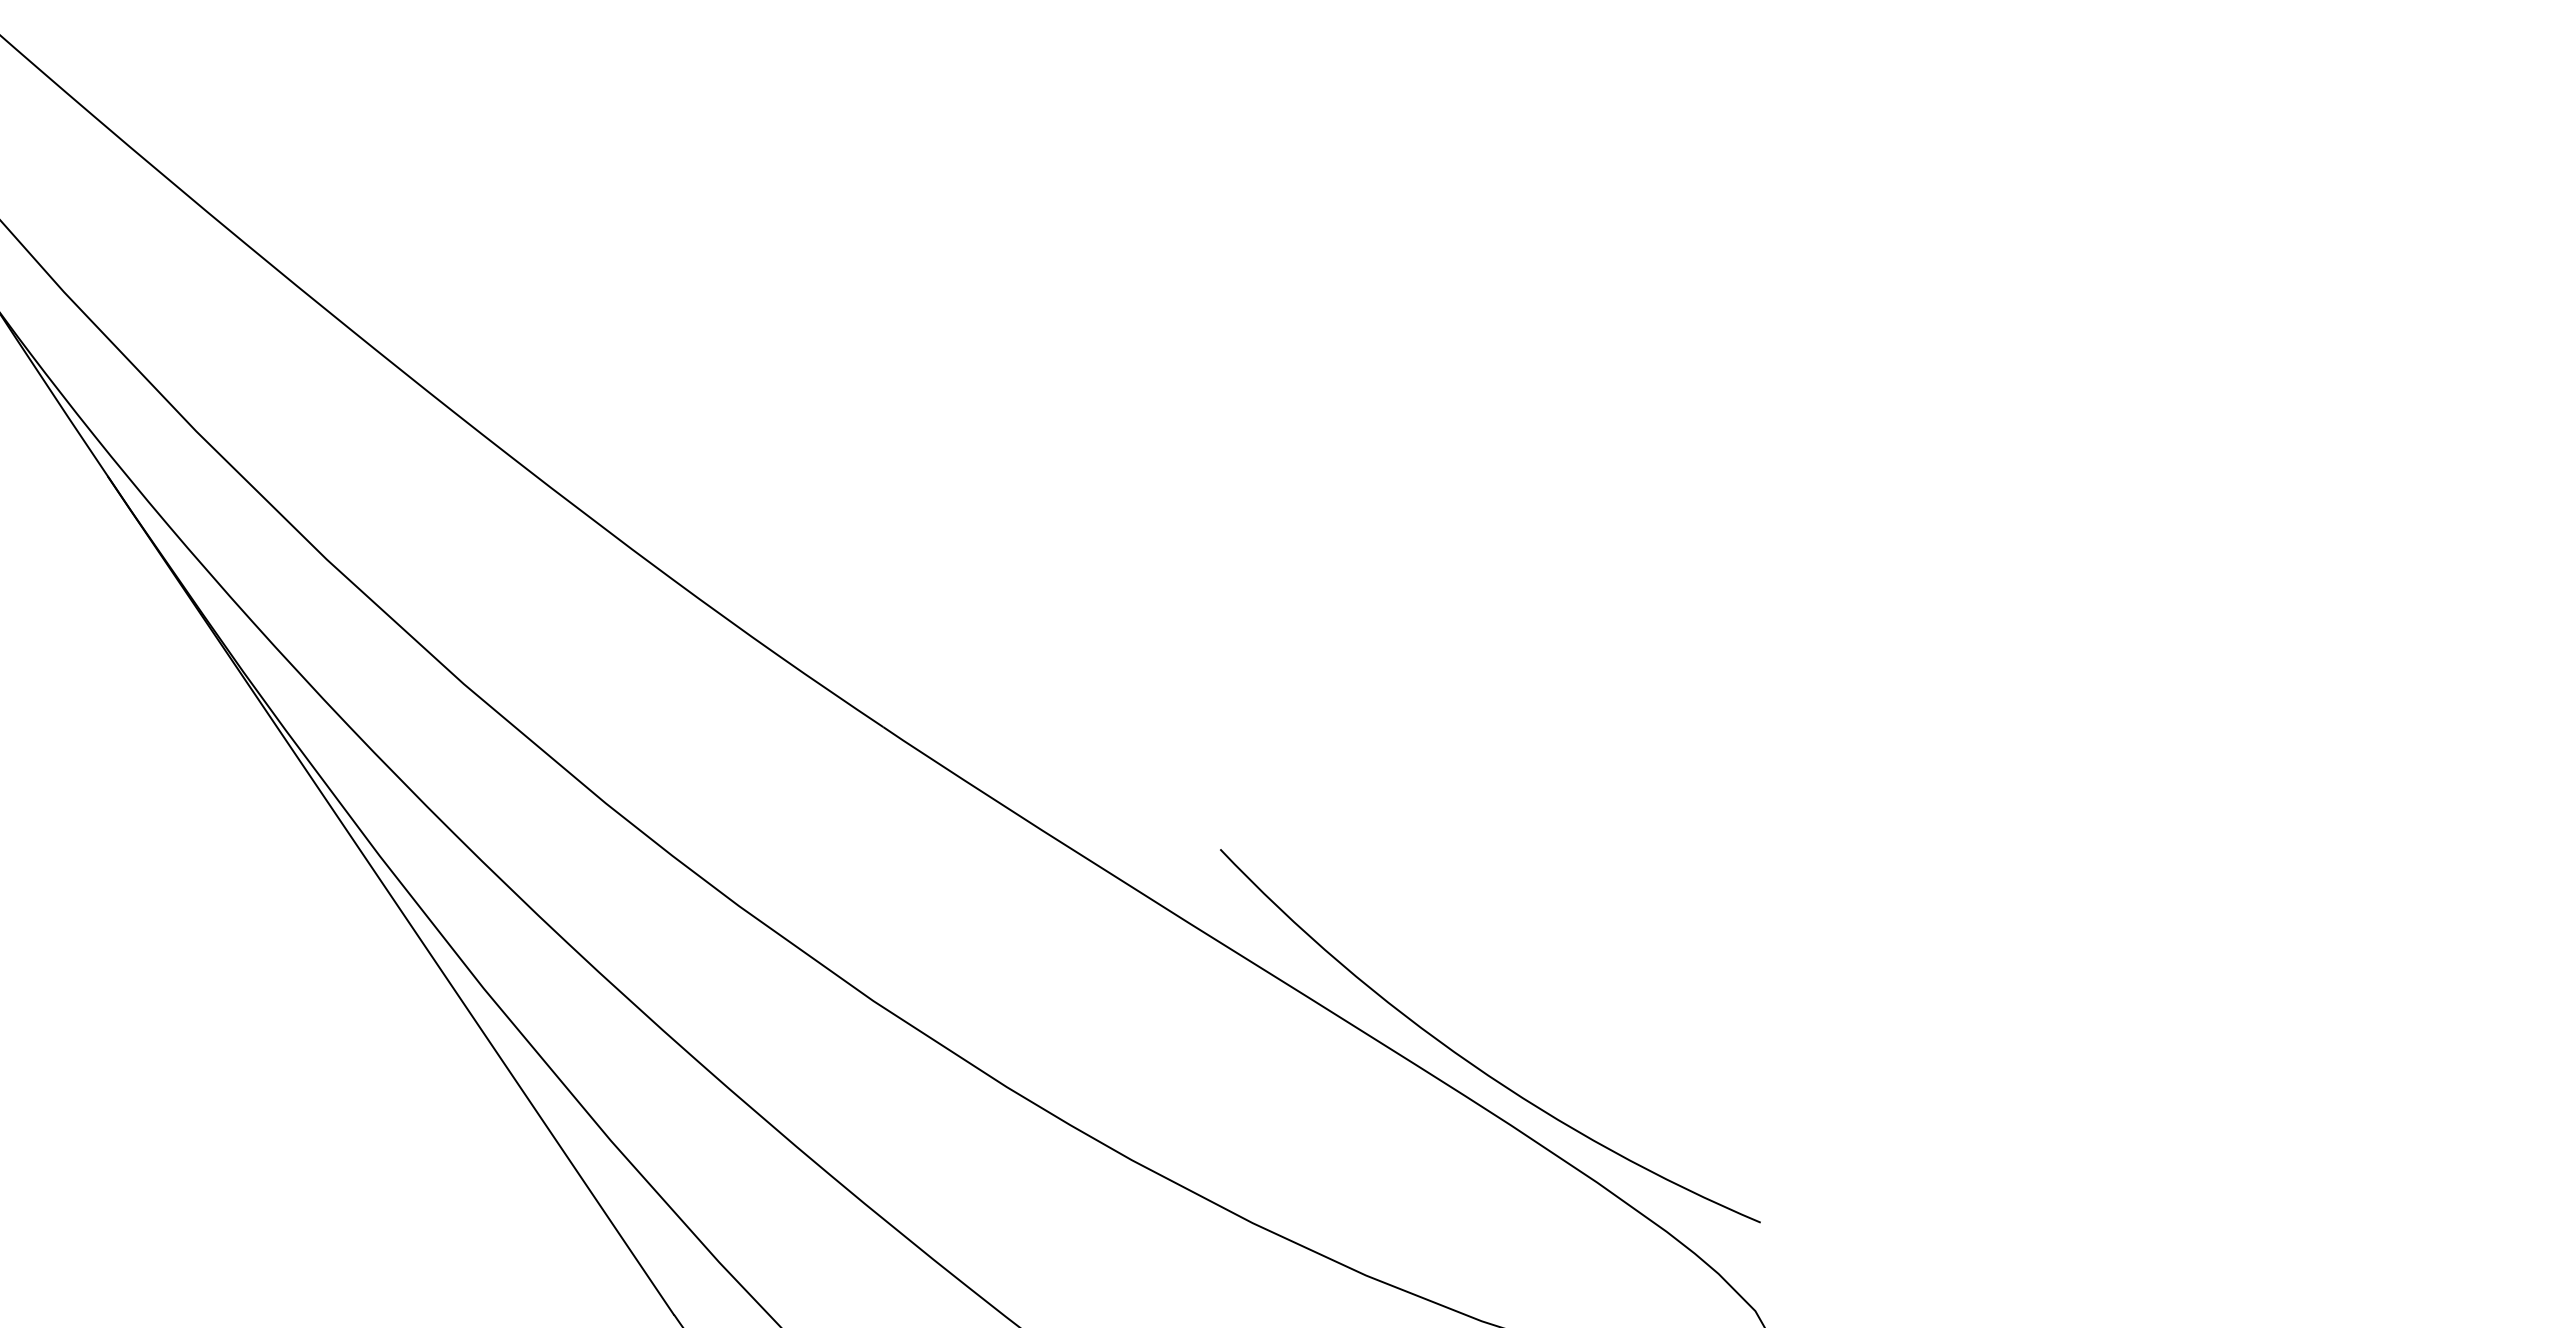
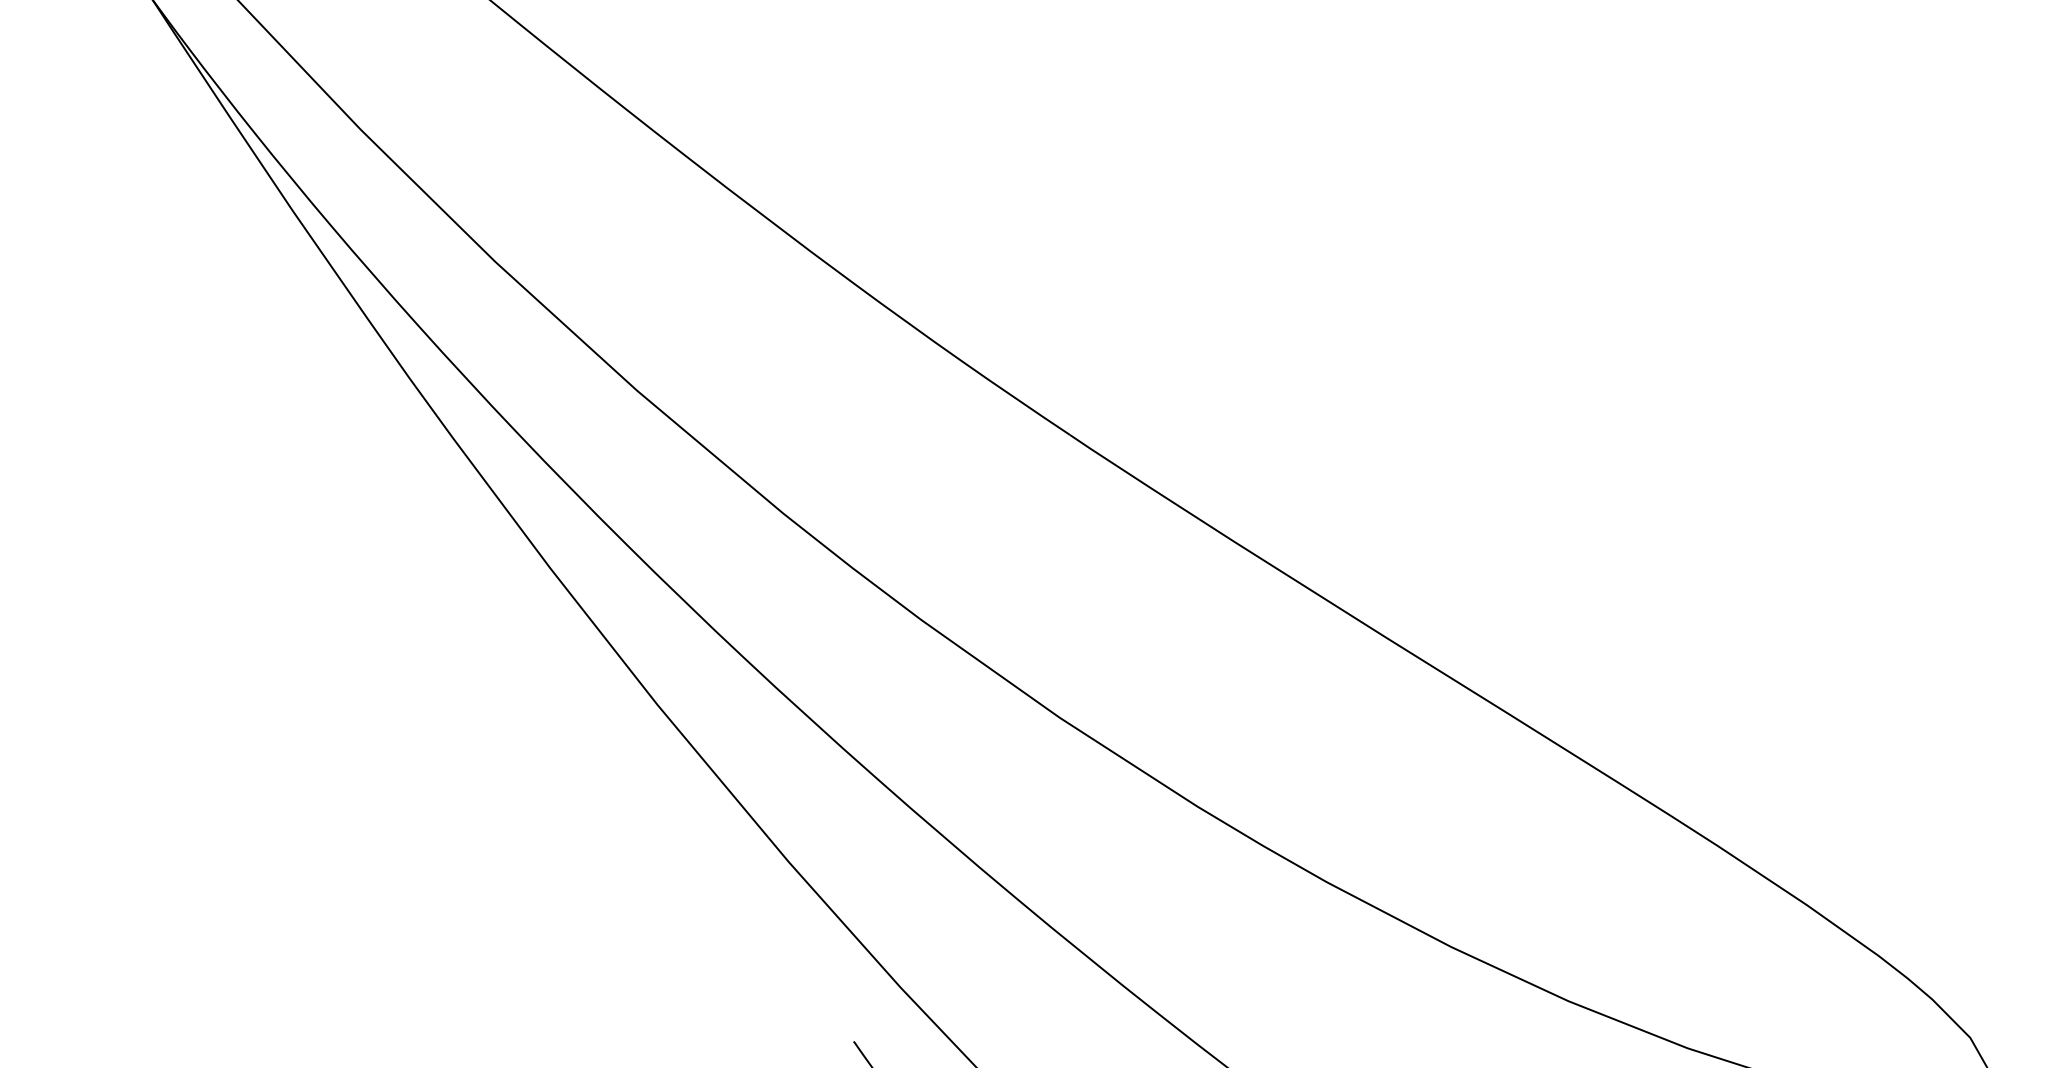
line: (390, 895) -> (561, 608), removed
arc: (1471, 1062) -> (1677, 781), removed

